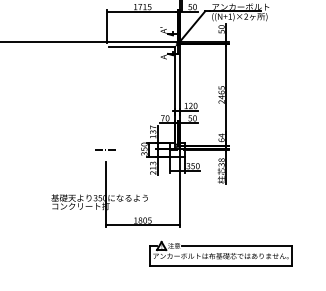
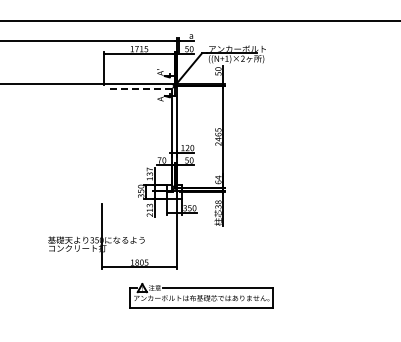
line: (141, 46) -> (138, 88), solid -> dashed
line: (105, 149) -> (102, 191), removed
part: (220, 253) -> (201, 295), moved

